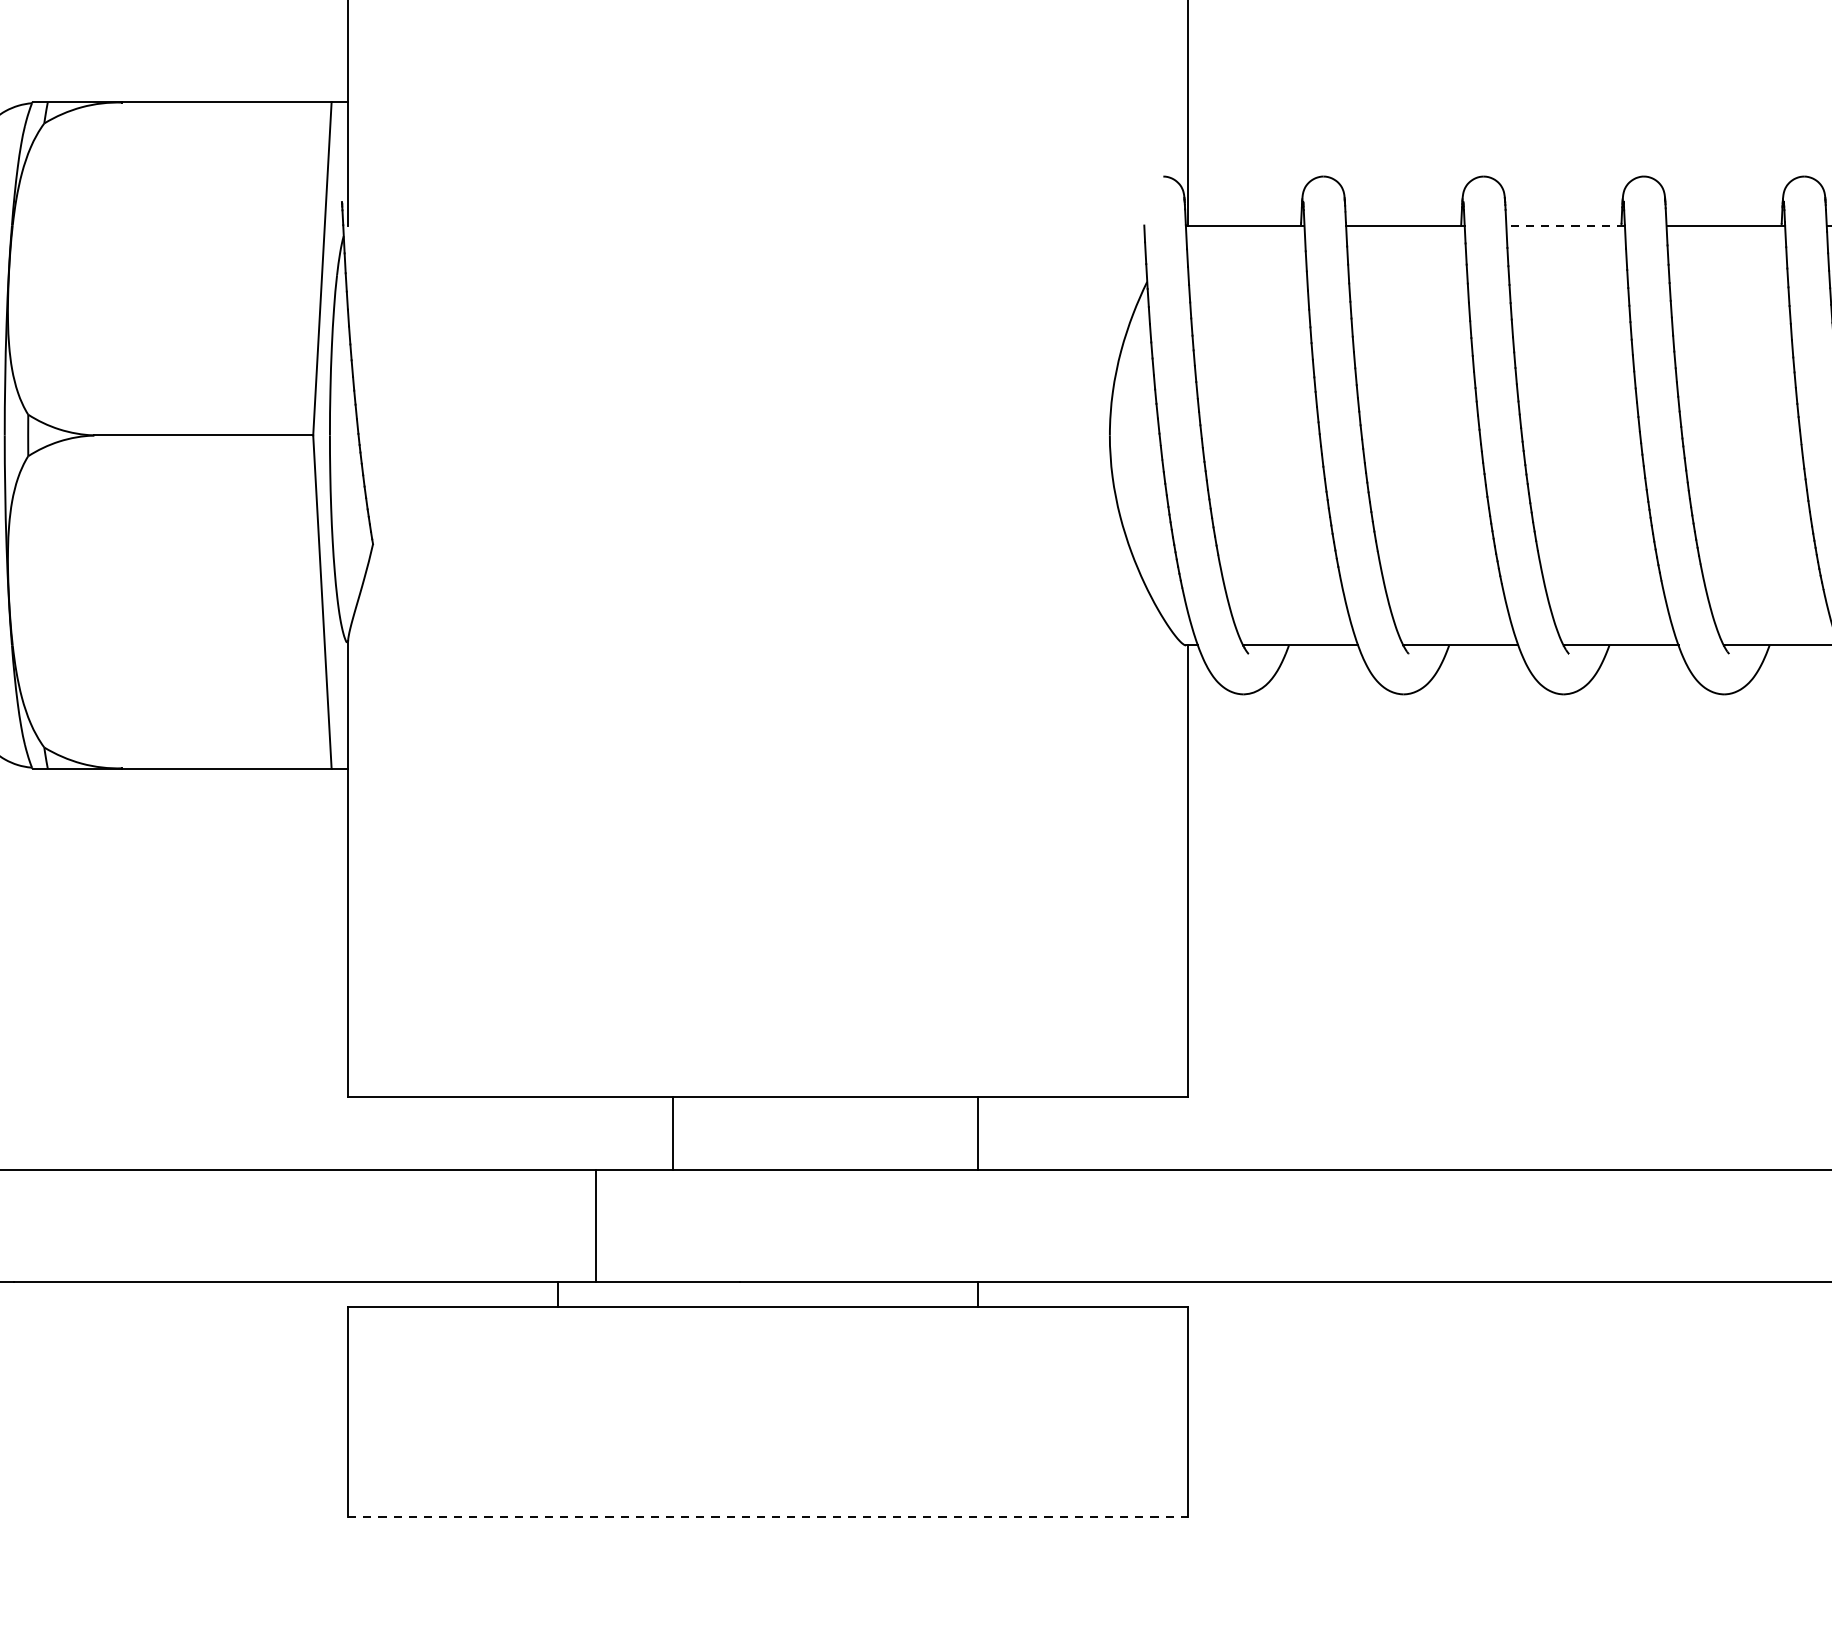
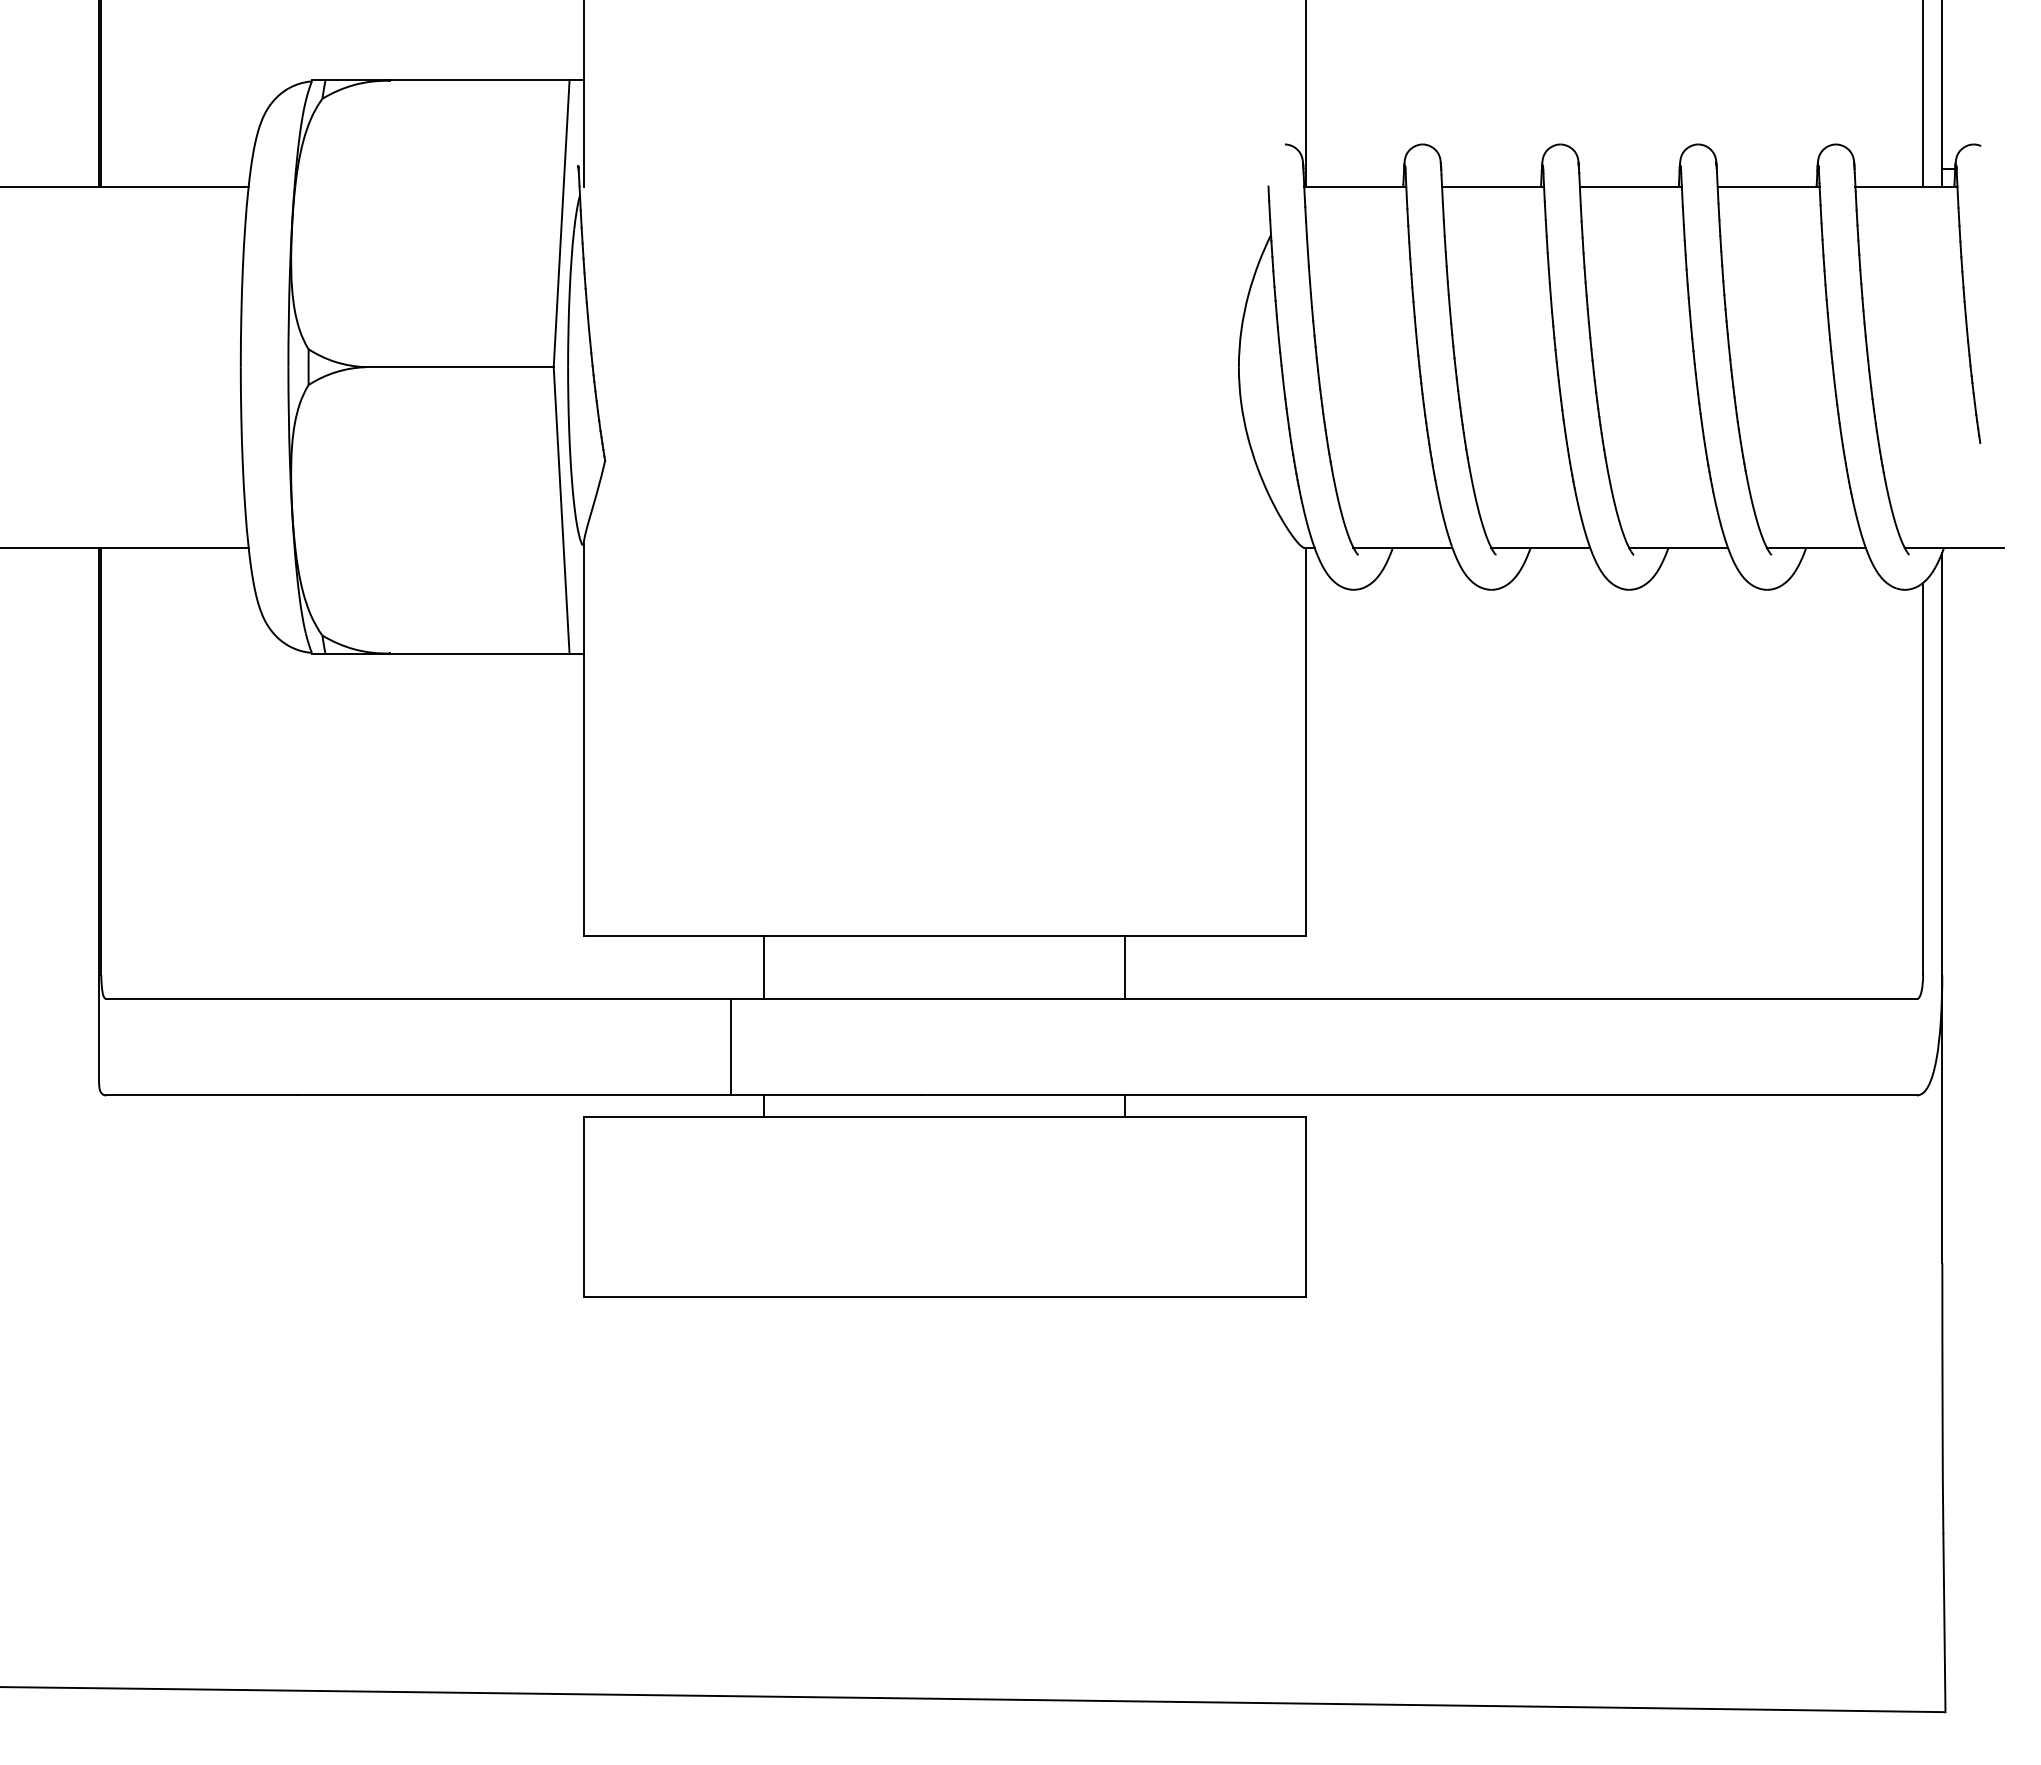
line: (1565, 225) -> (1630, 186), dashed -> solid
line: (673, 1133) -> (764, 967), moved
line: (596, 1226) -> (731, 1047), moved
line: (768, 1517) -> (945, 1297), dashed -> solid

